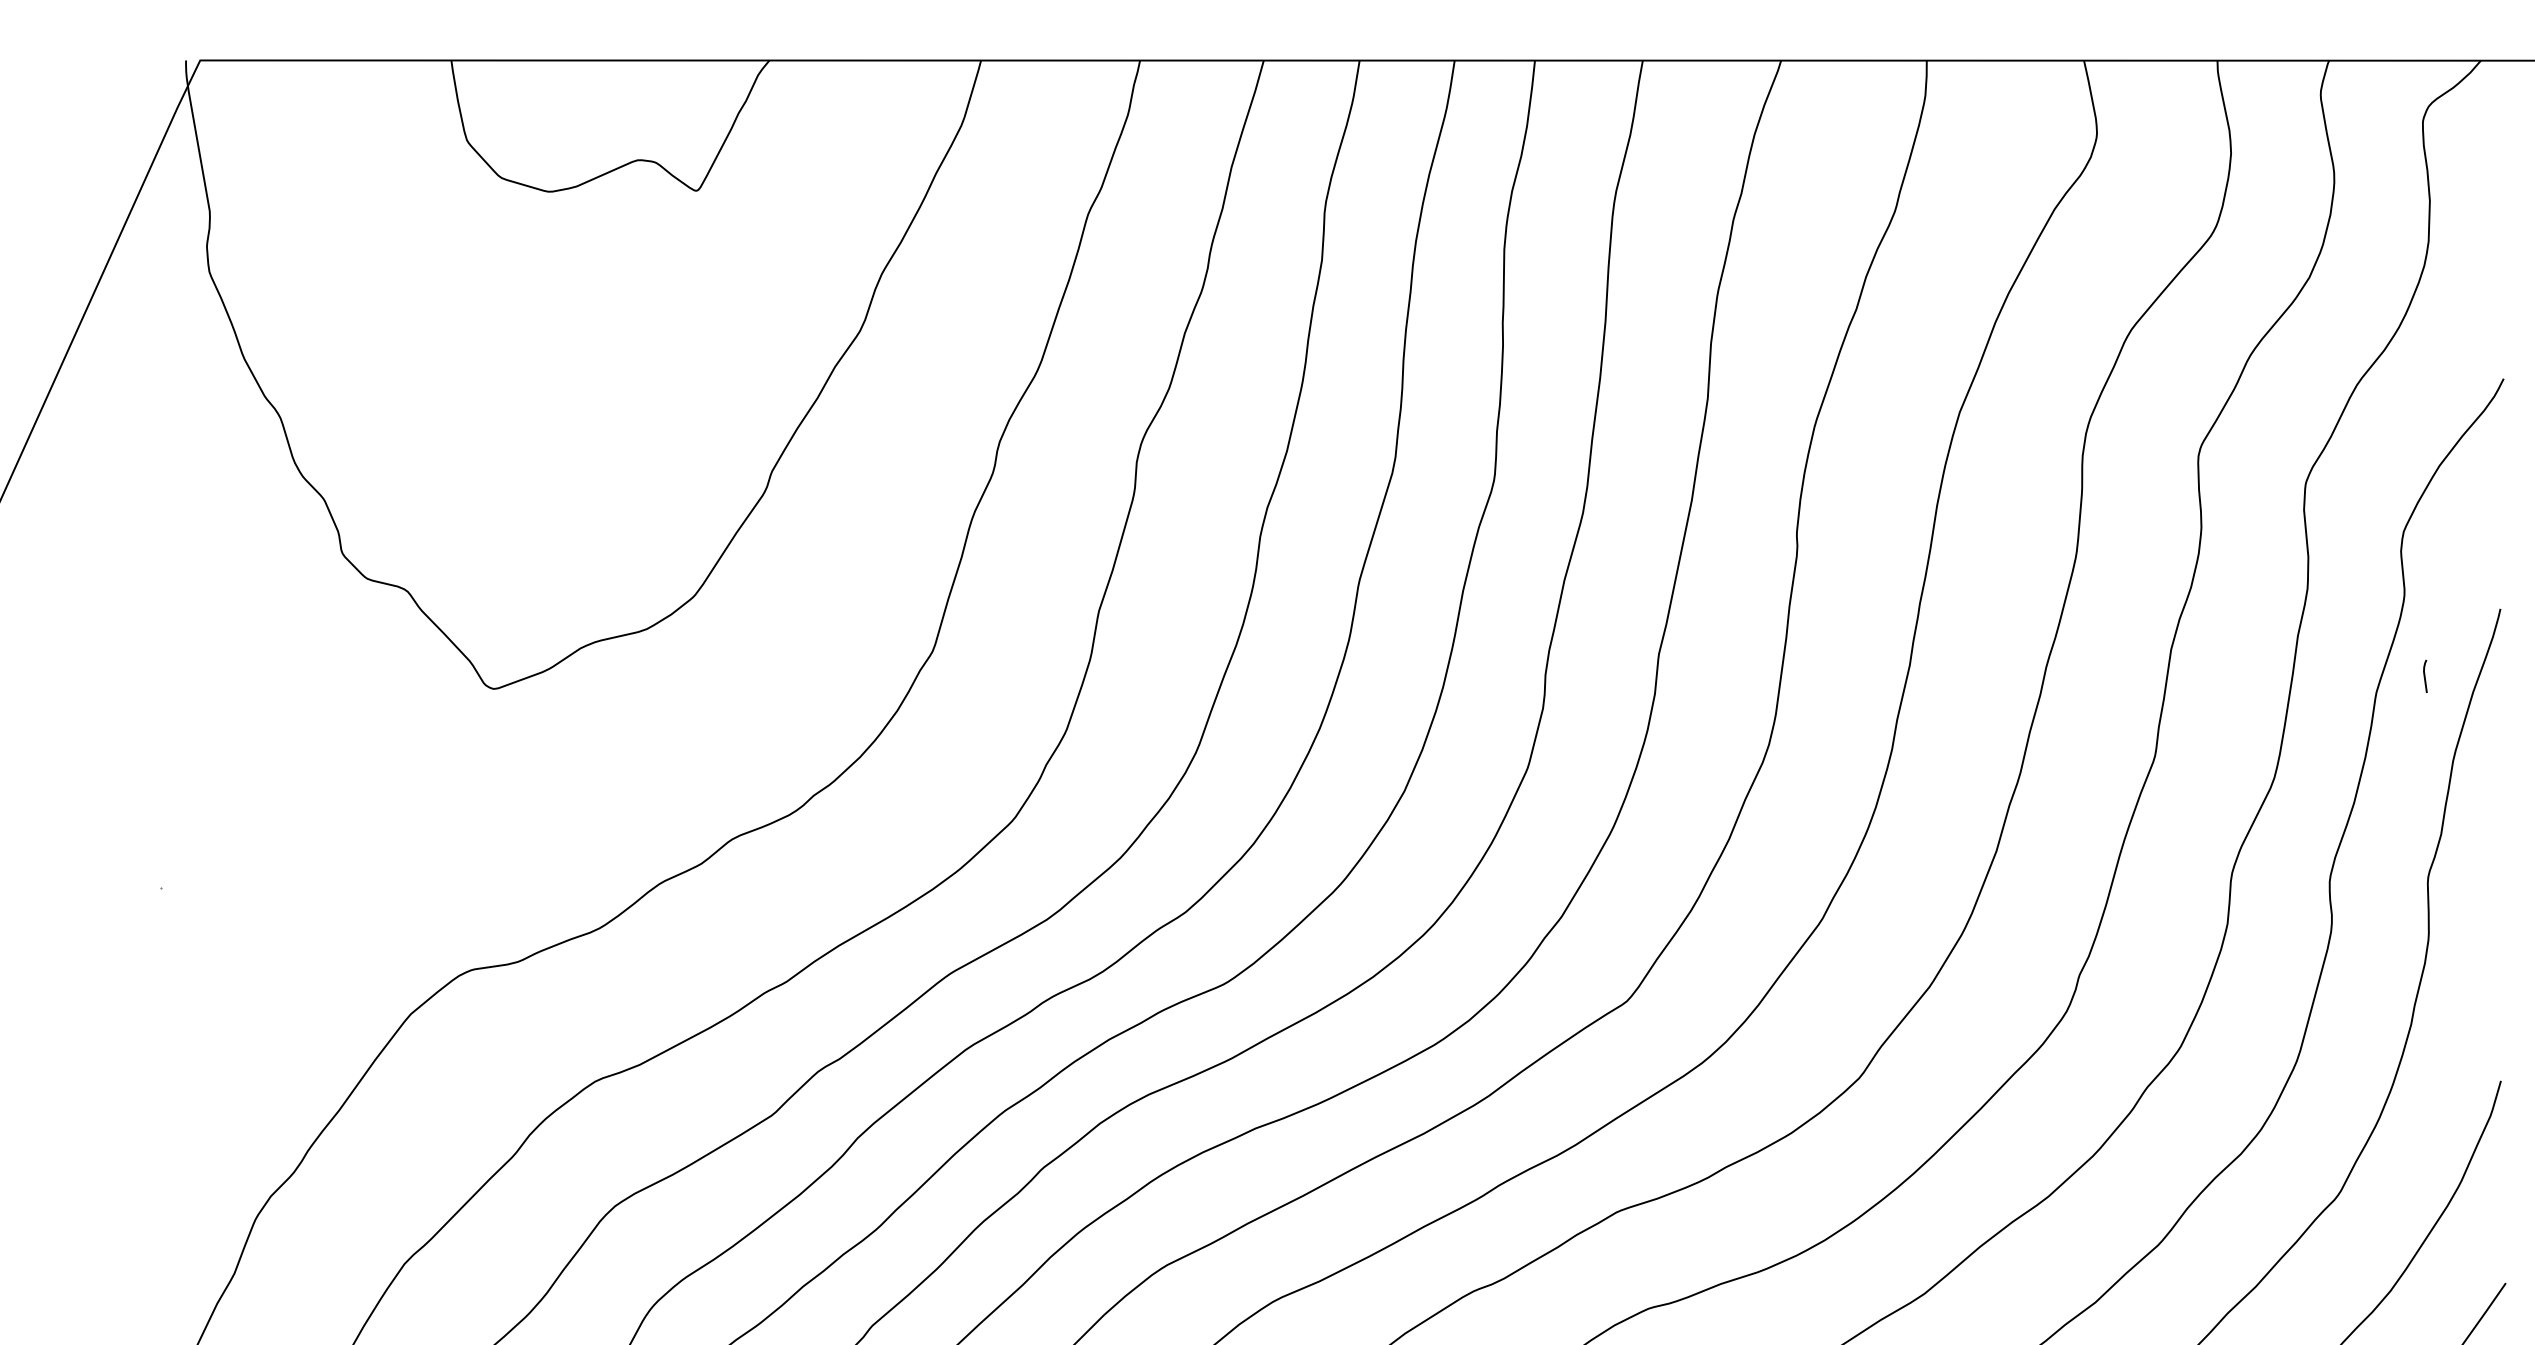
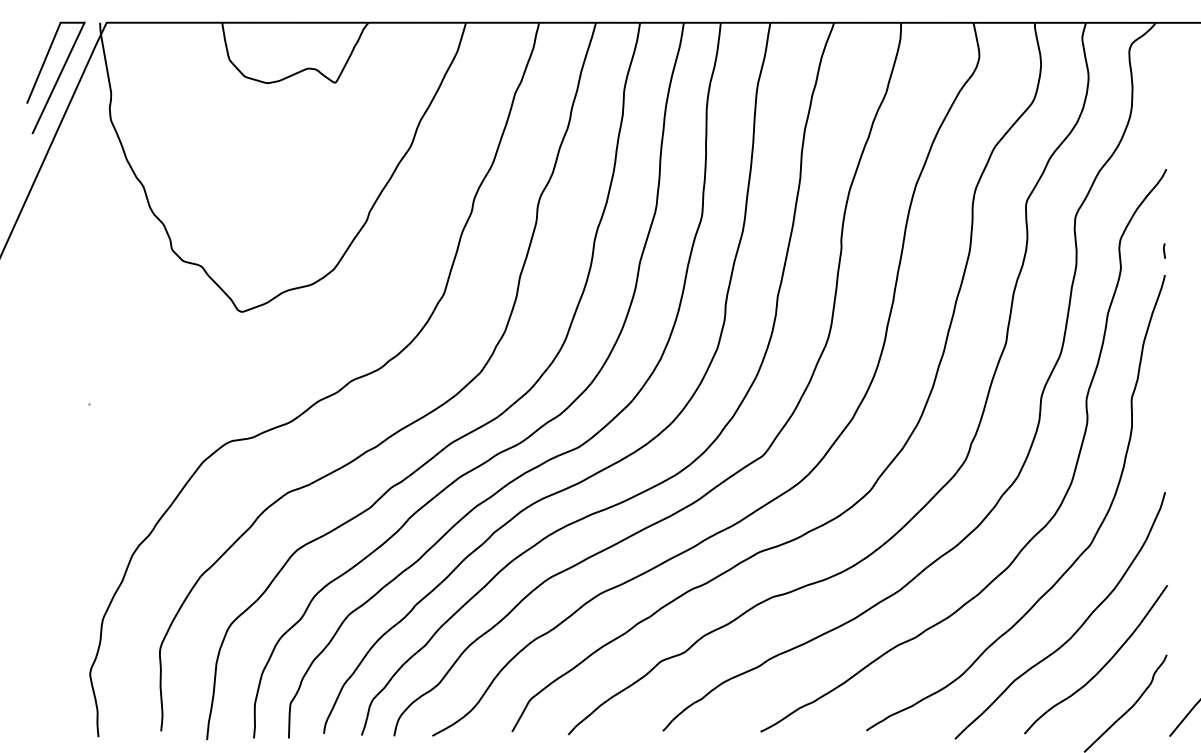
line: (93, 179) -> (57, 77), added
line: (2425, 675) -> (1164, 250), moved

